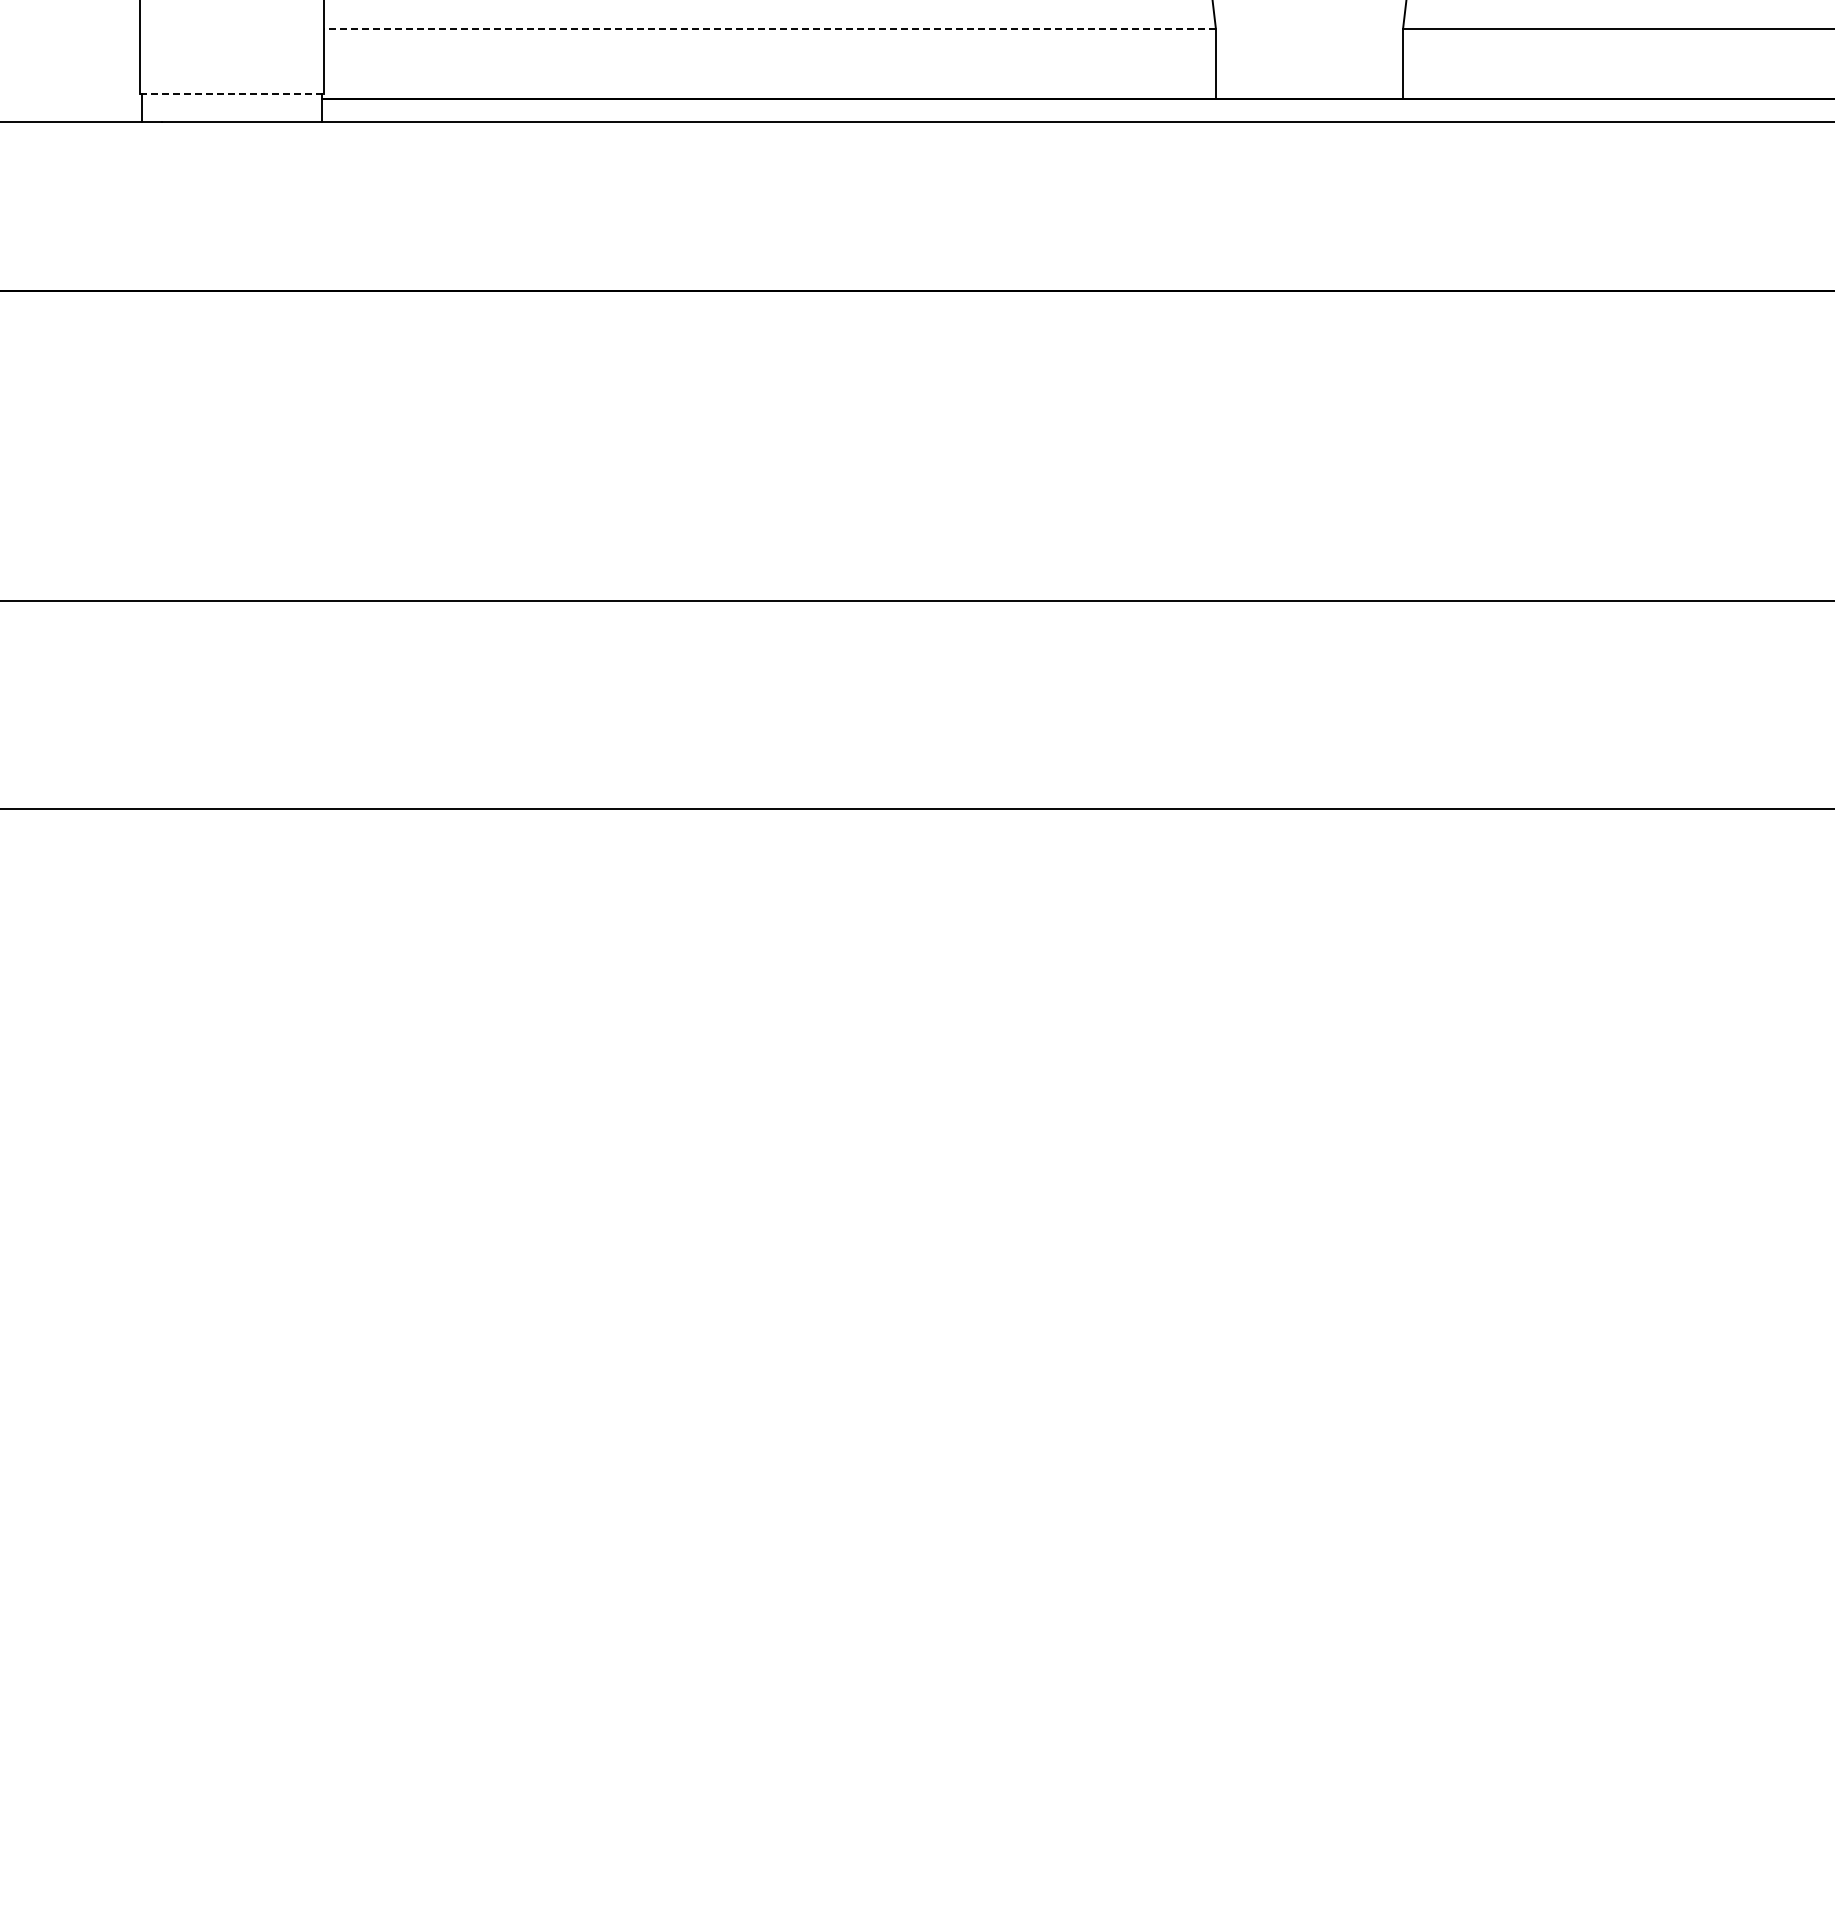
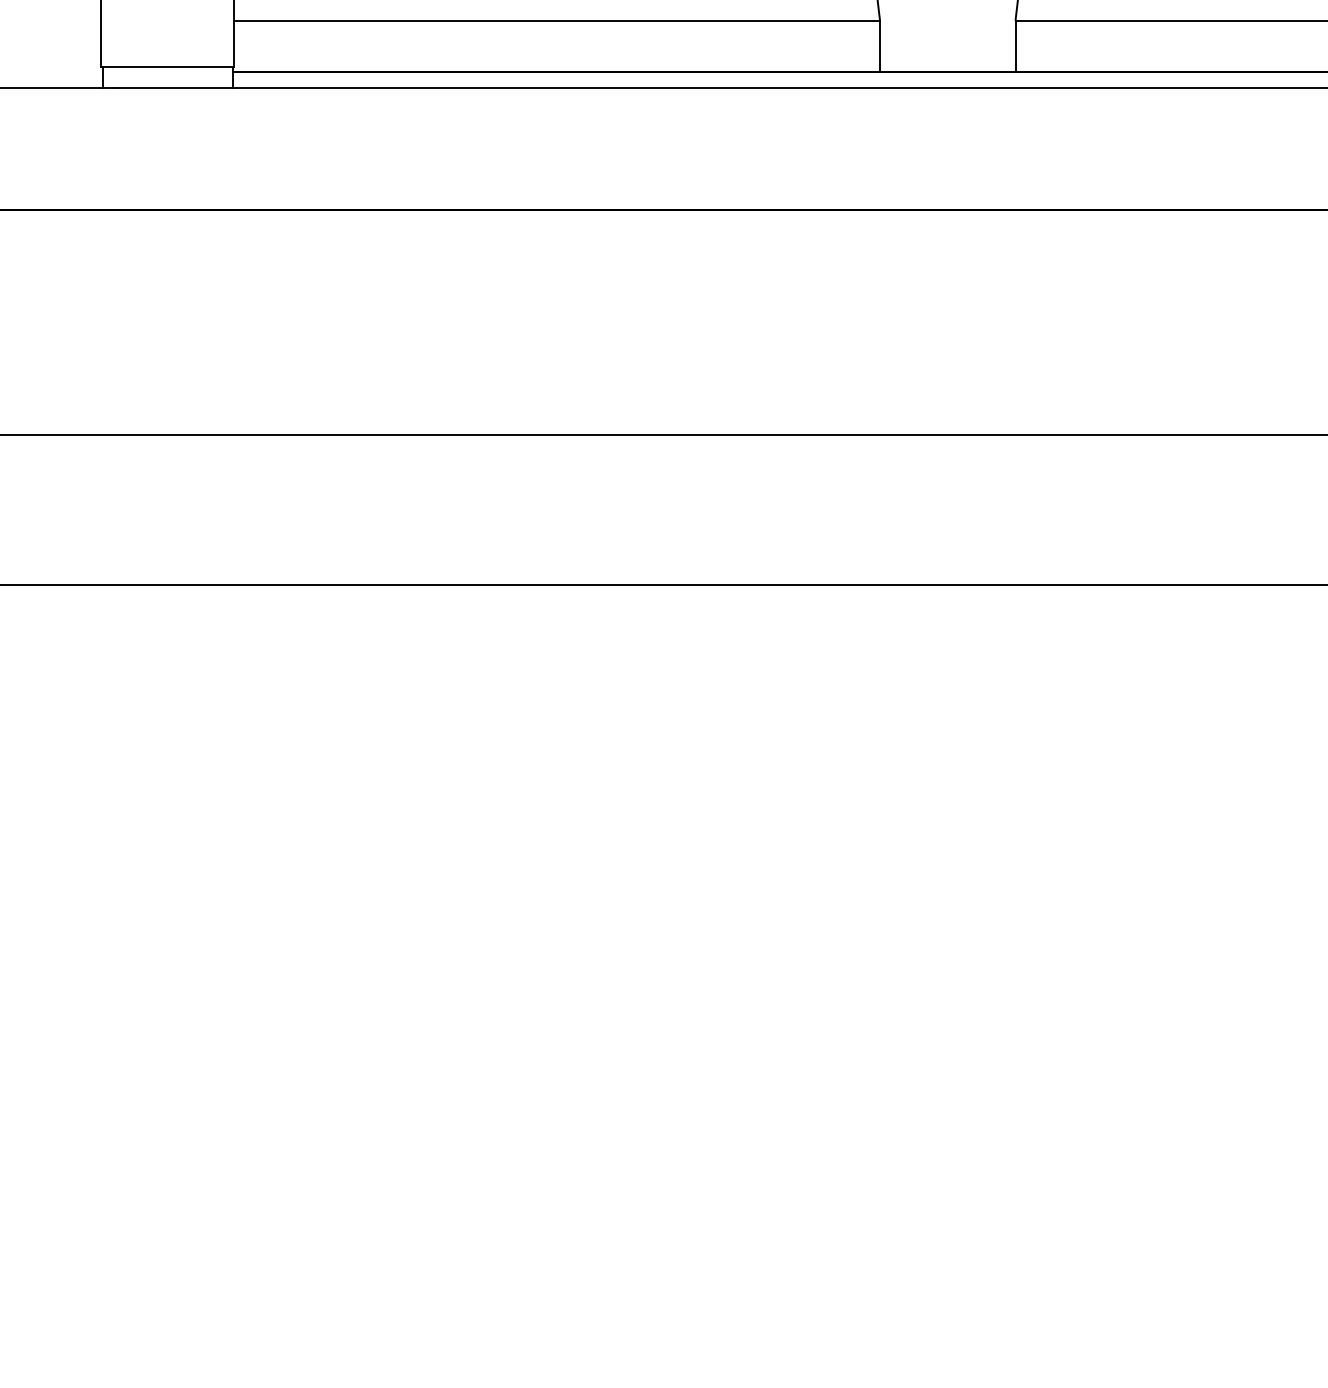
line: (769, 28) -> (556, 20), dashed -> solid
line: (231, 93) -> (167, 67), dashed -> solid

